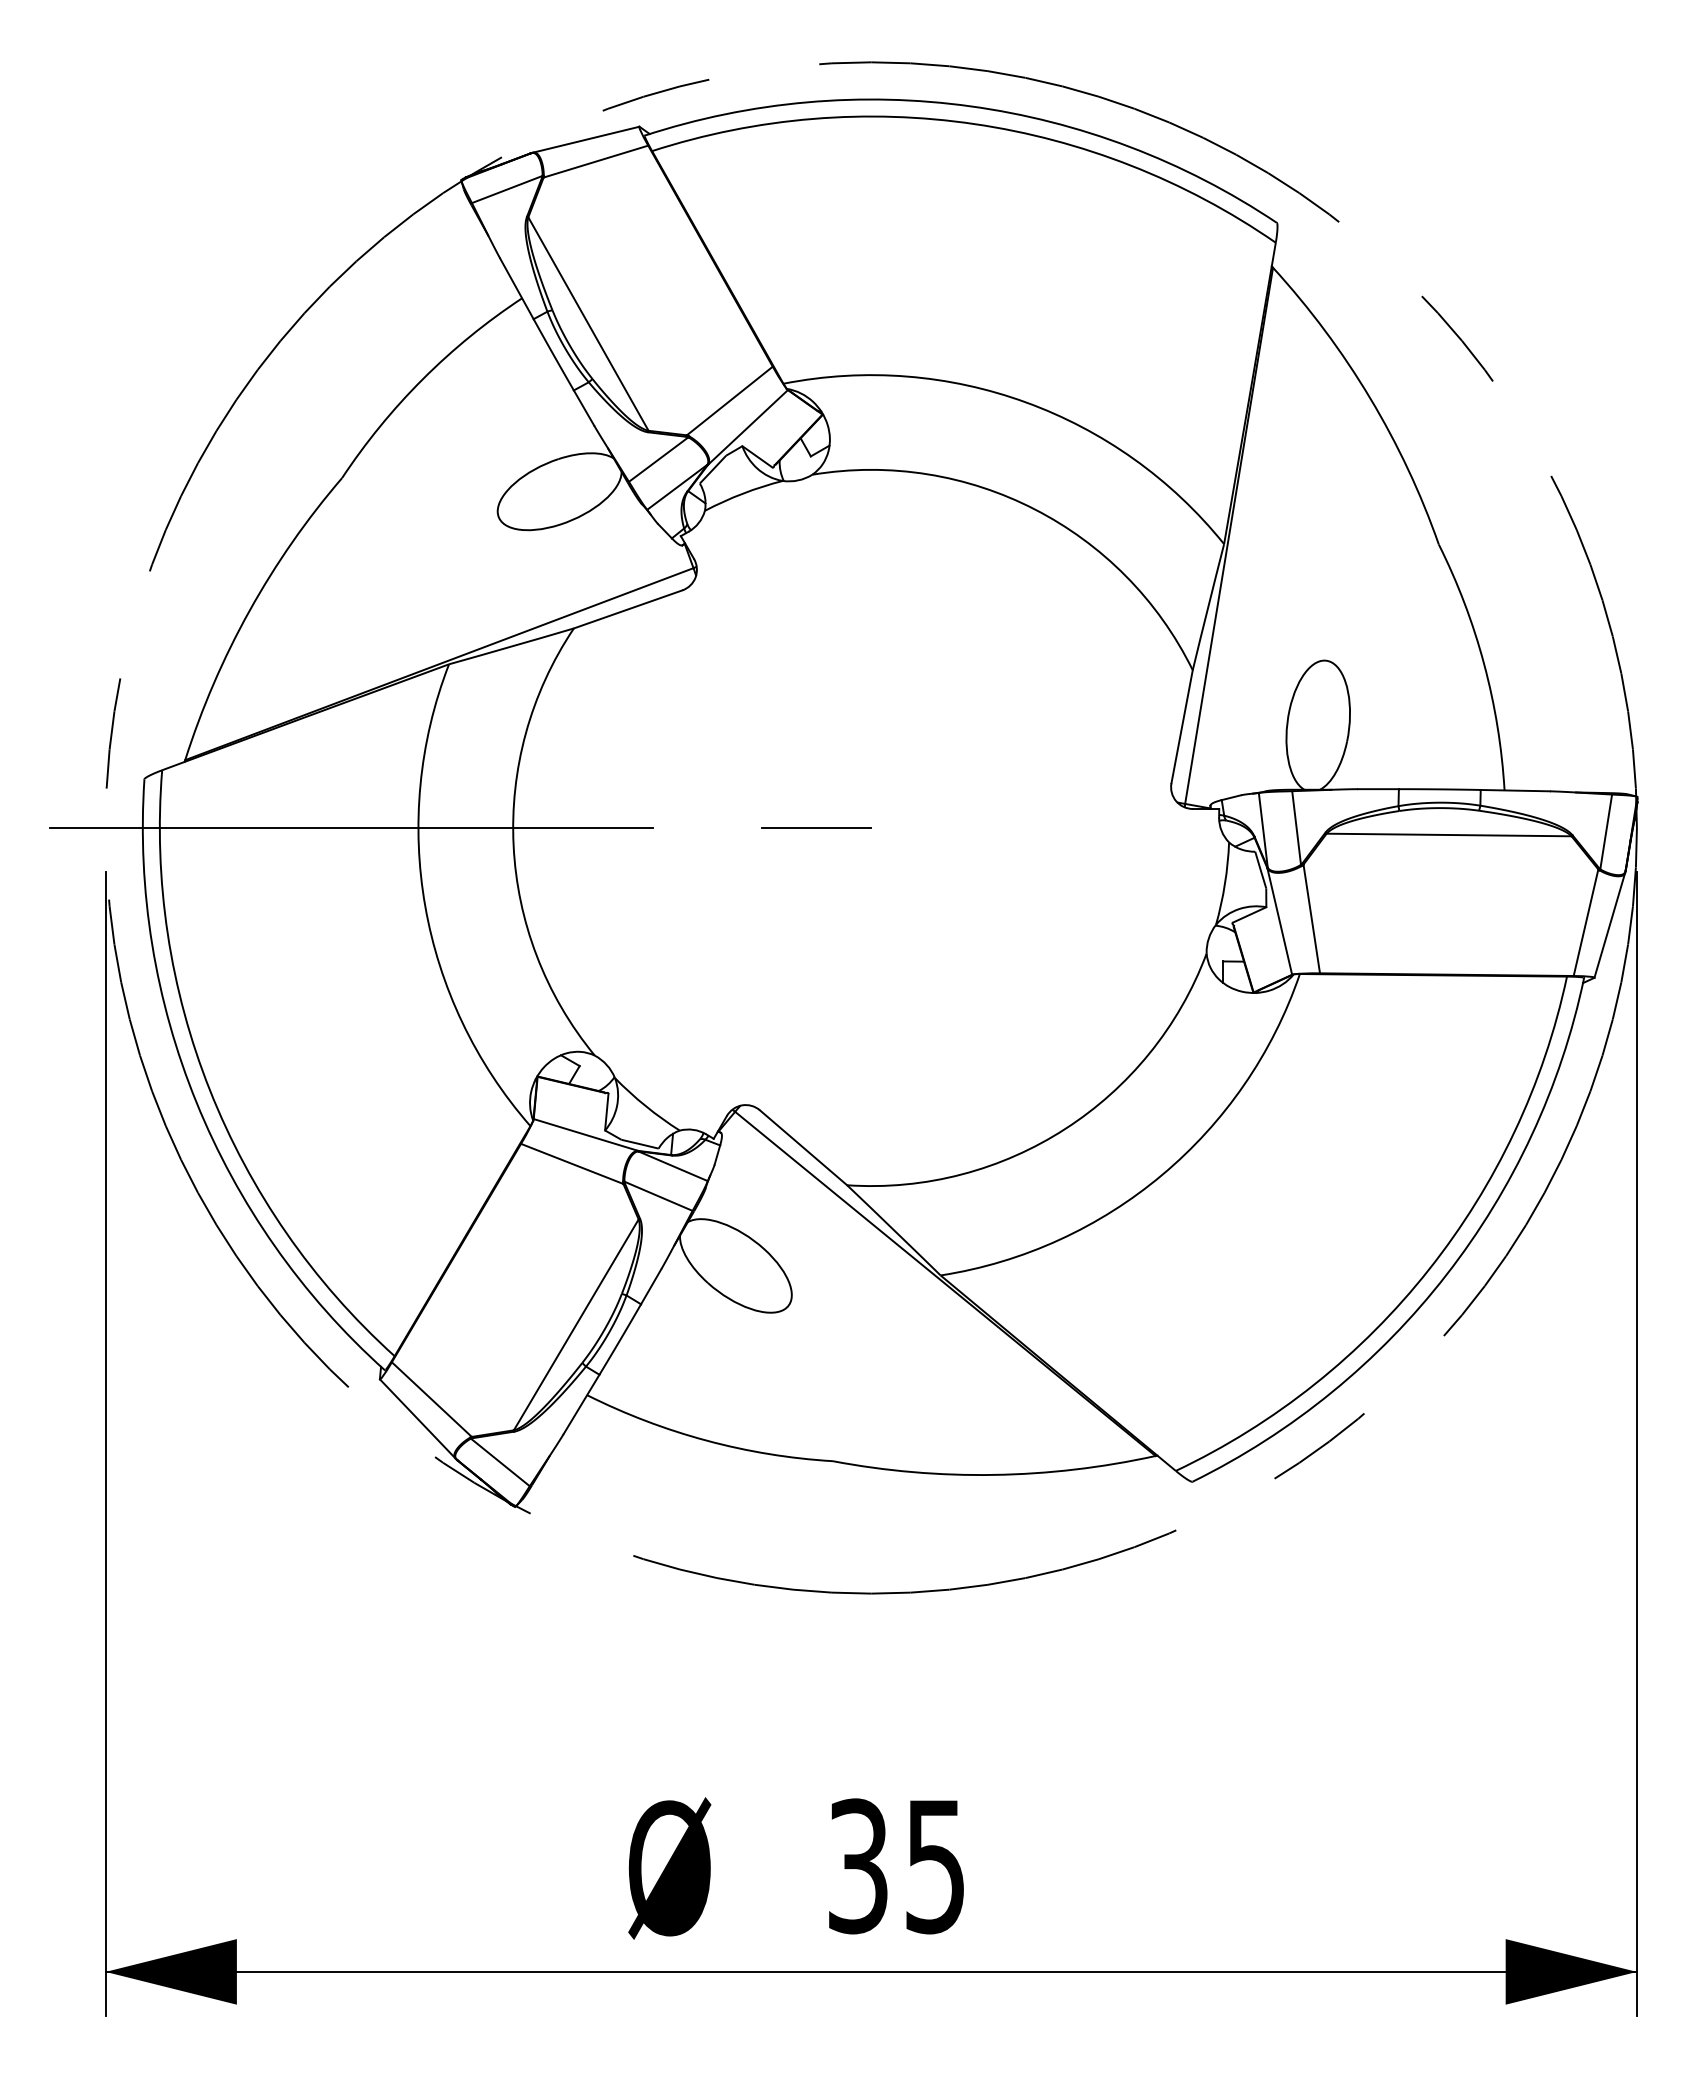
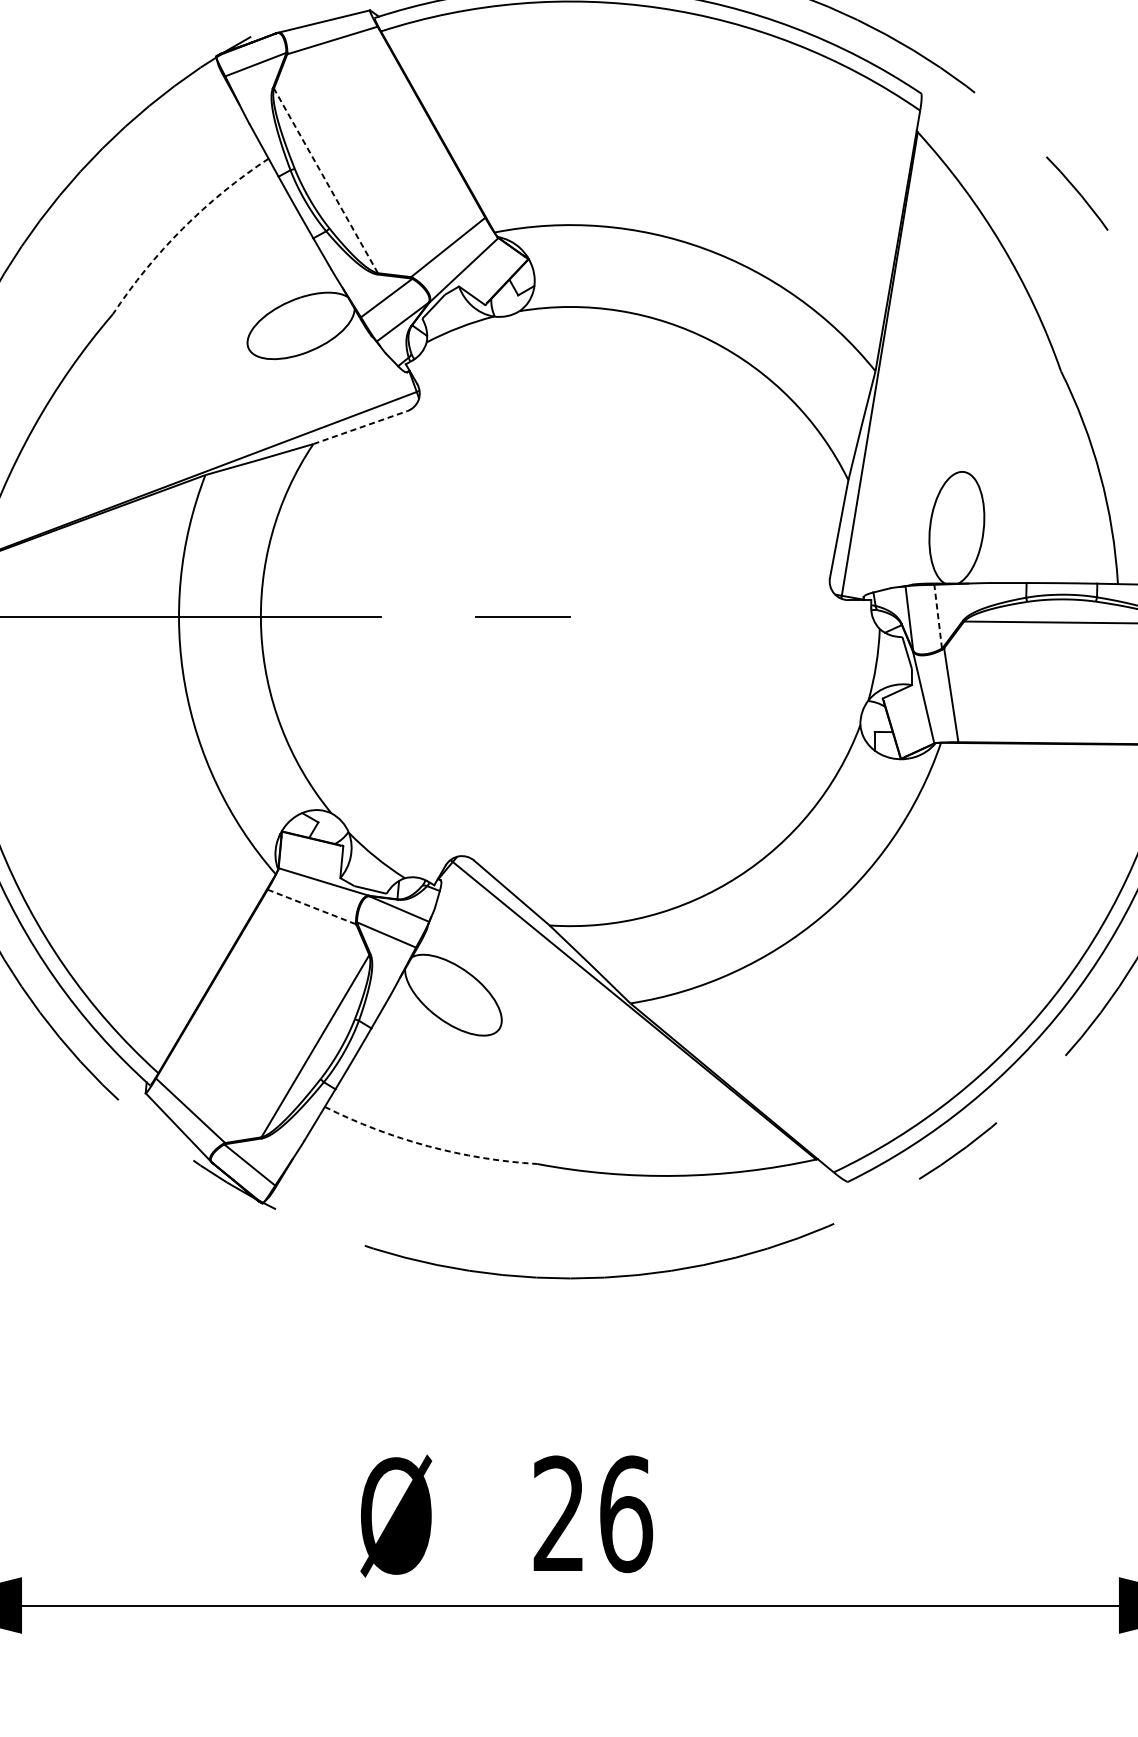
line: (588, 324) -> (326, 181), solid -> dashed
arc: (422, 379) -> (182, 228), solid -> dashed
line: (628, 609) -> (360, 427), solid -> dashed
line: (1296, 827) -> (938, 616), solid -> dashed
line: (572, 1163) -> (312, 906), solid -> dashed
arc: (706, 1440) -> (428, 1146), solid -> dashed
text: (897, 1866) -> (593, 1514), 35 -> 26

